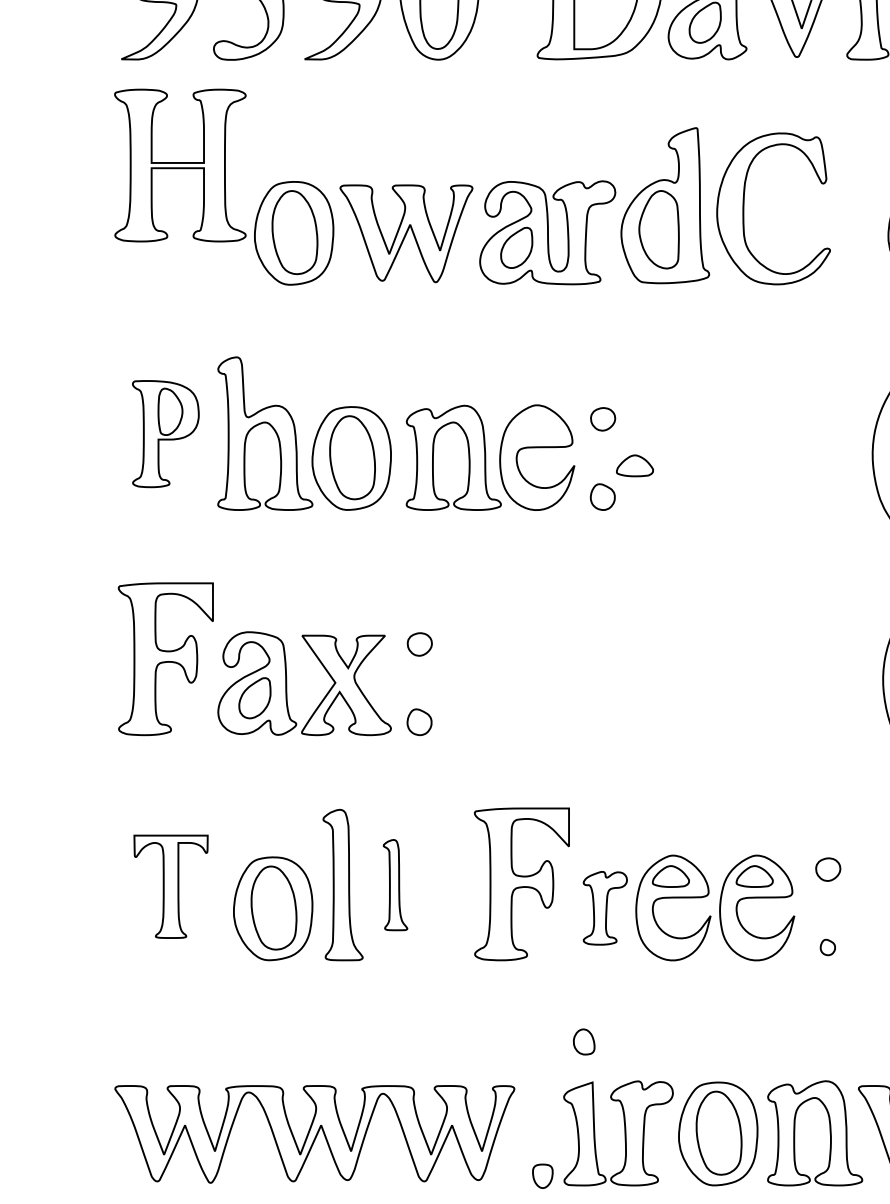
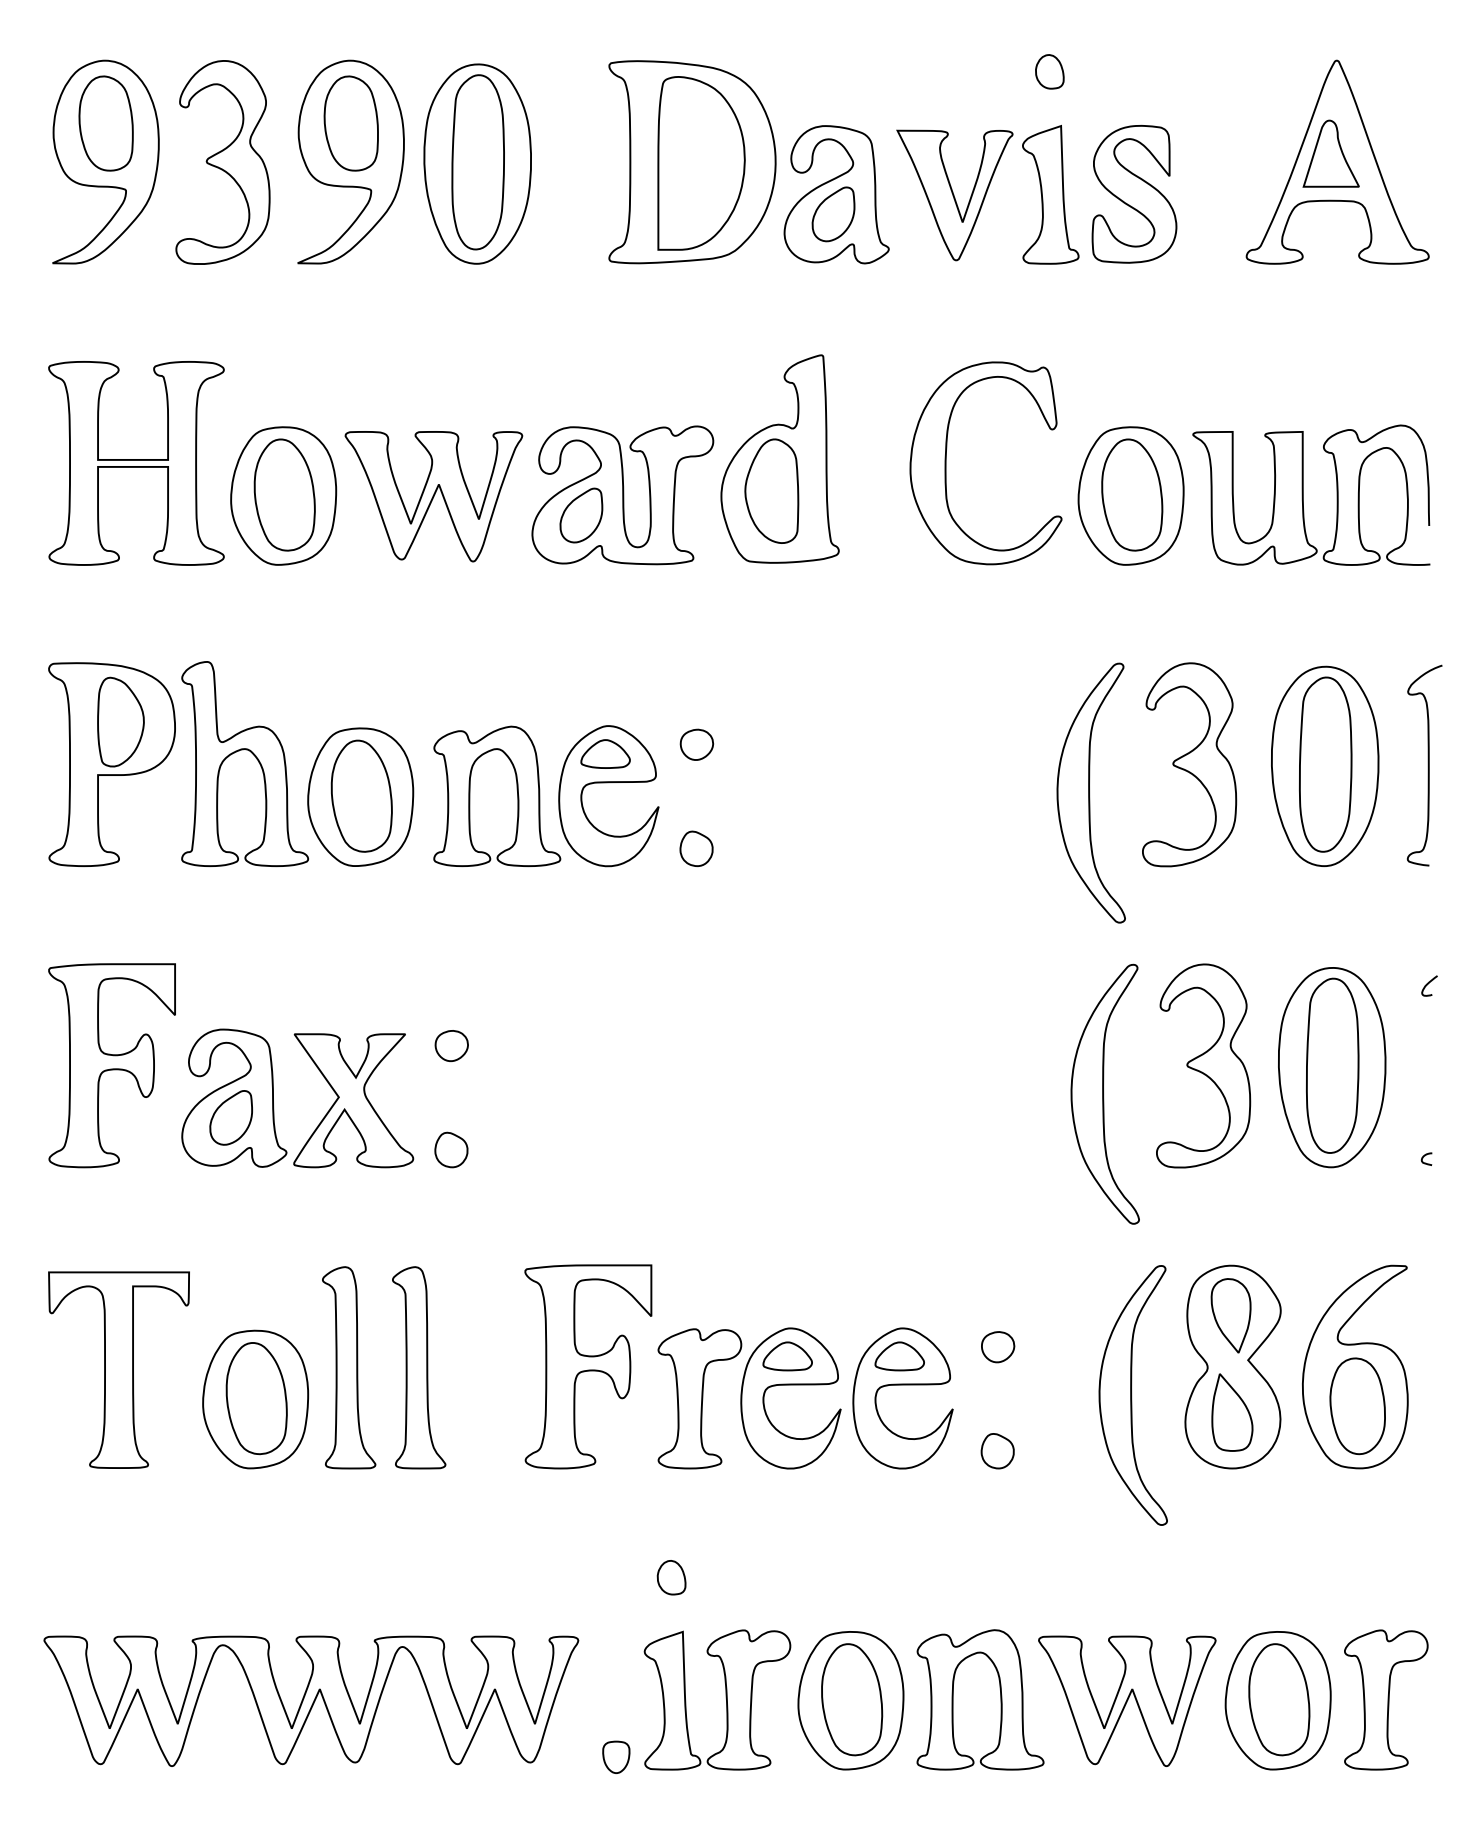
part: (180, 165) -> (136, 463), moved
part: (744, 209) -> (946, 463), moved
part: (165, 434) -> (111, 764), size x1.43
part: (634, 465) -> (605, 753), moved
part: (395, 884) -> (419, 1367), size x1.67
part: (170, 886) -> (118, 1369), size x1.43
part: (605, 908) -> (699, 1398), size x1.43
part: (827, 947) -> (997, 1451), size x1.67

